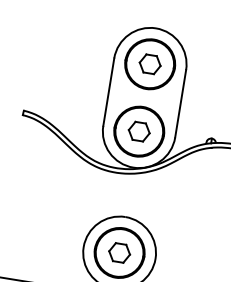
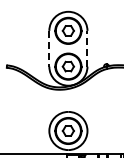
line: (109, 91) -> (49, 48), solid -> dashed
line: (180, 103) -> (87, 48), solid -> dashed

